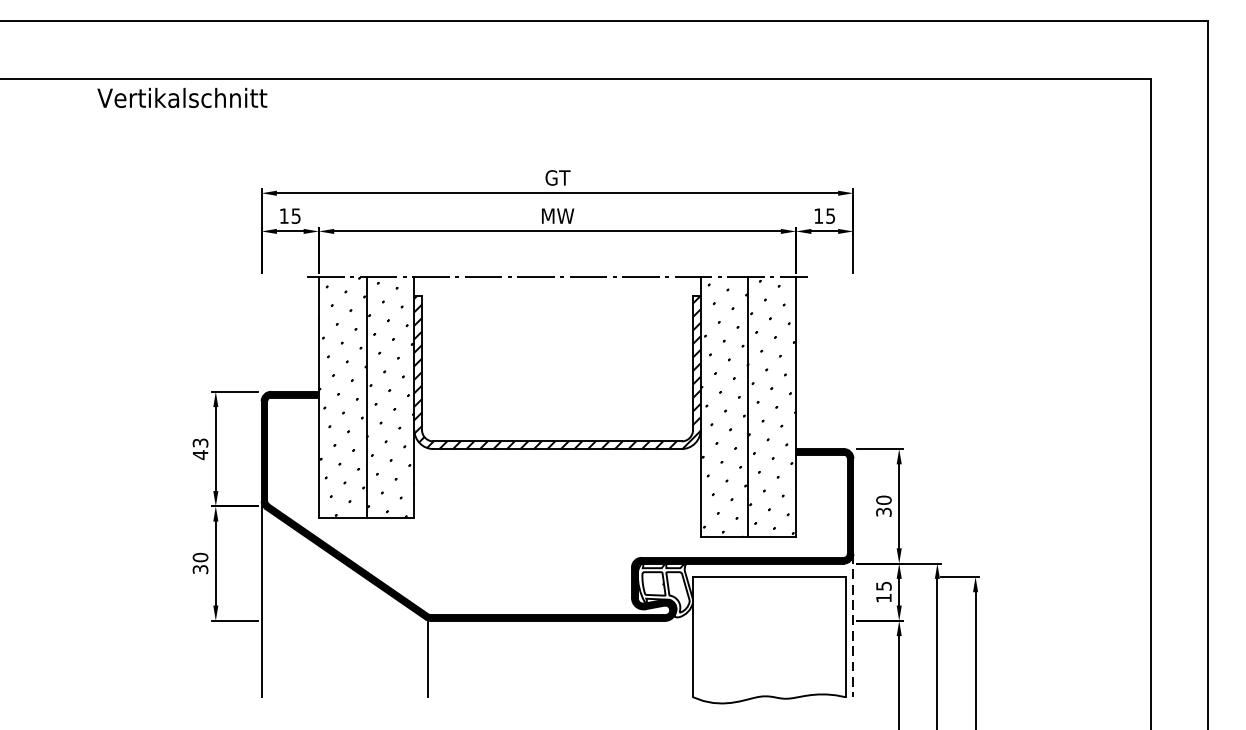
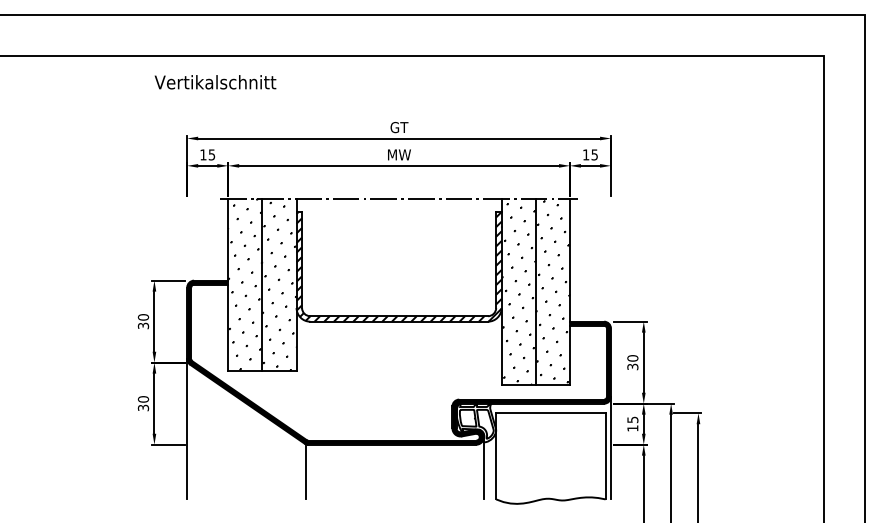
text: (182, 98) -> (215, 82), moved
text: (200, 448) -> (143, 321), 43 -> 30
line: (854, 626) -> (611, 448), dashed -> solid
line: (675, 654) -> (483, 468), added

